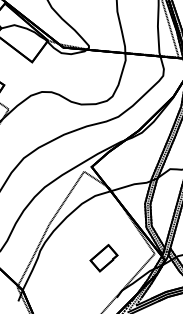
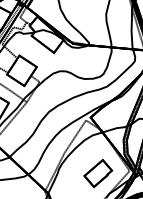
part: (104, 257) -> (98, 173), size x1.67

